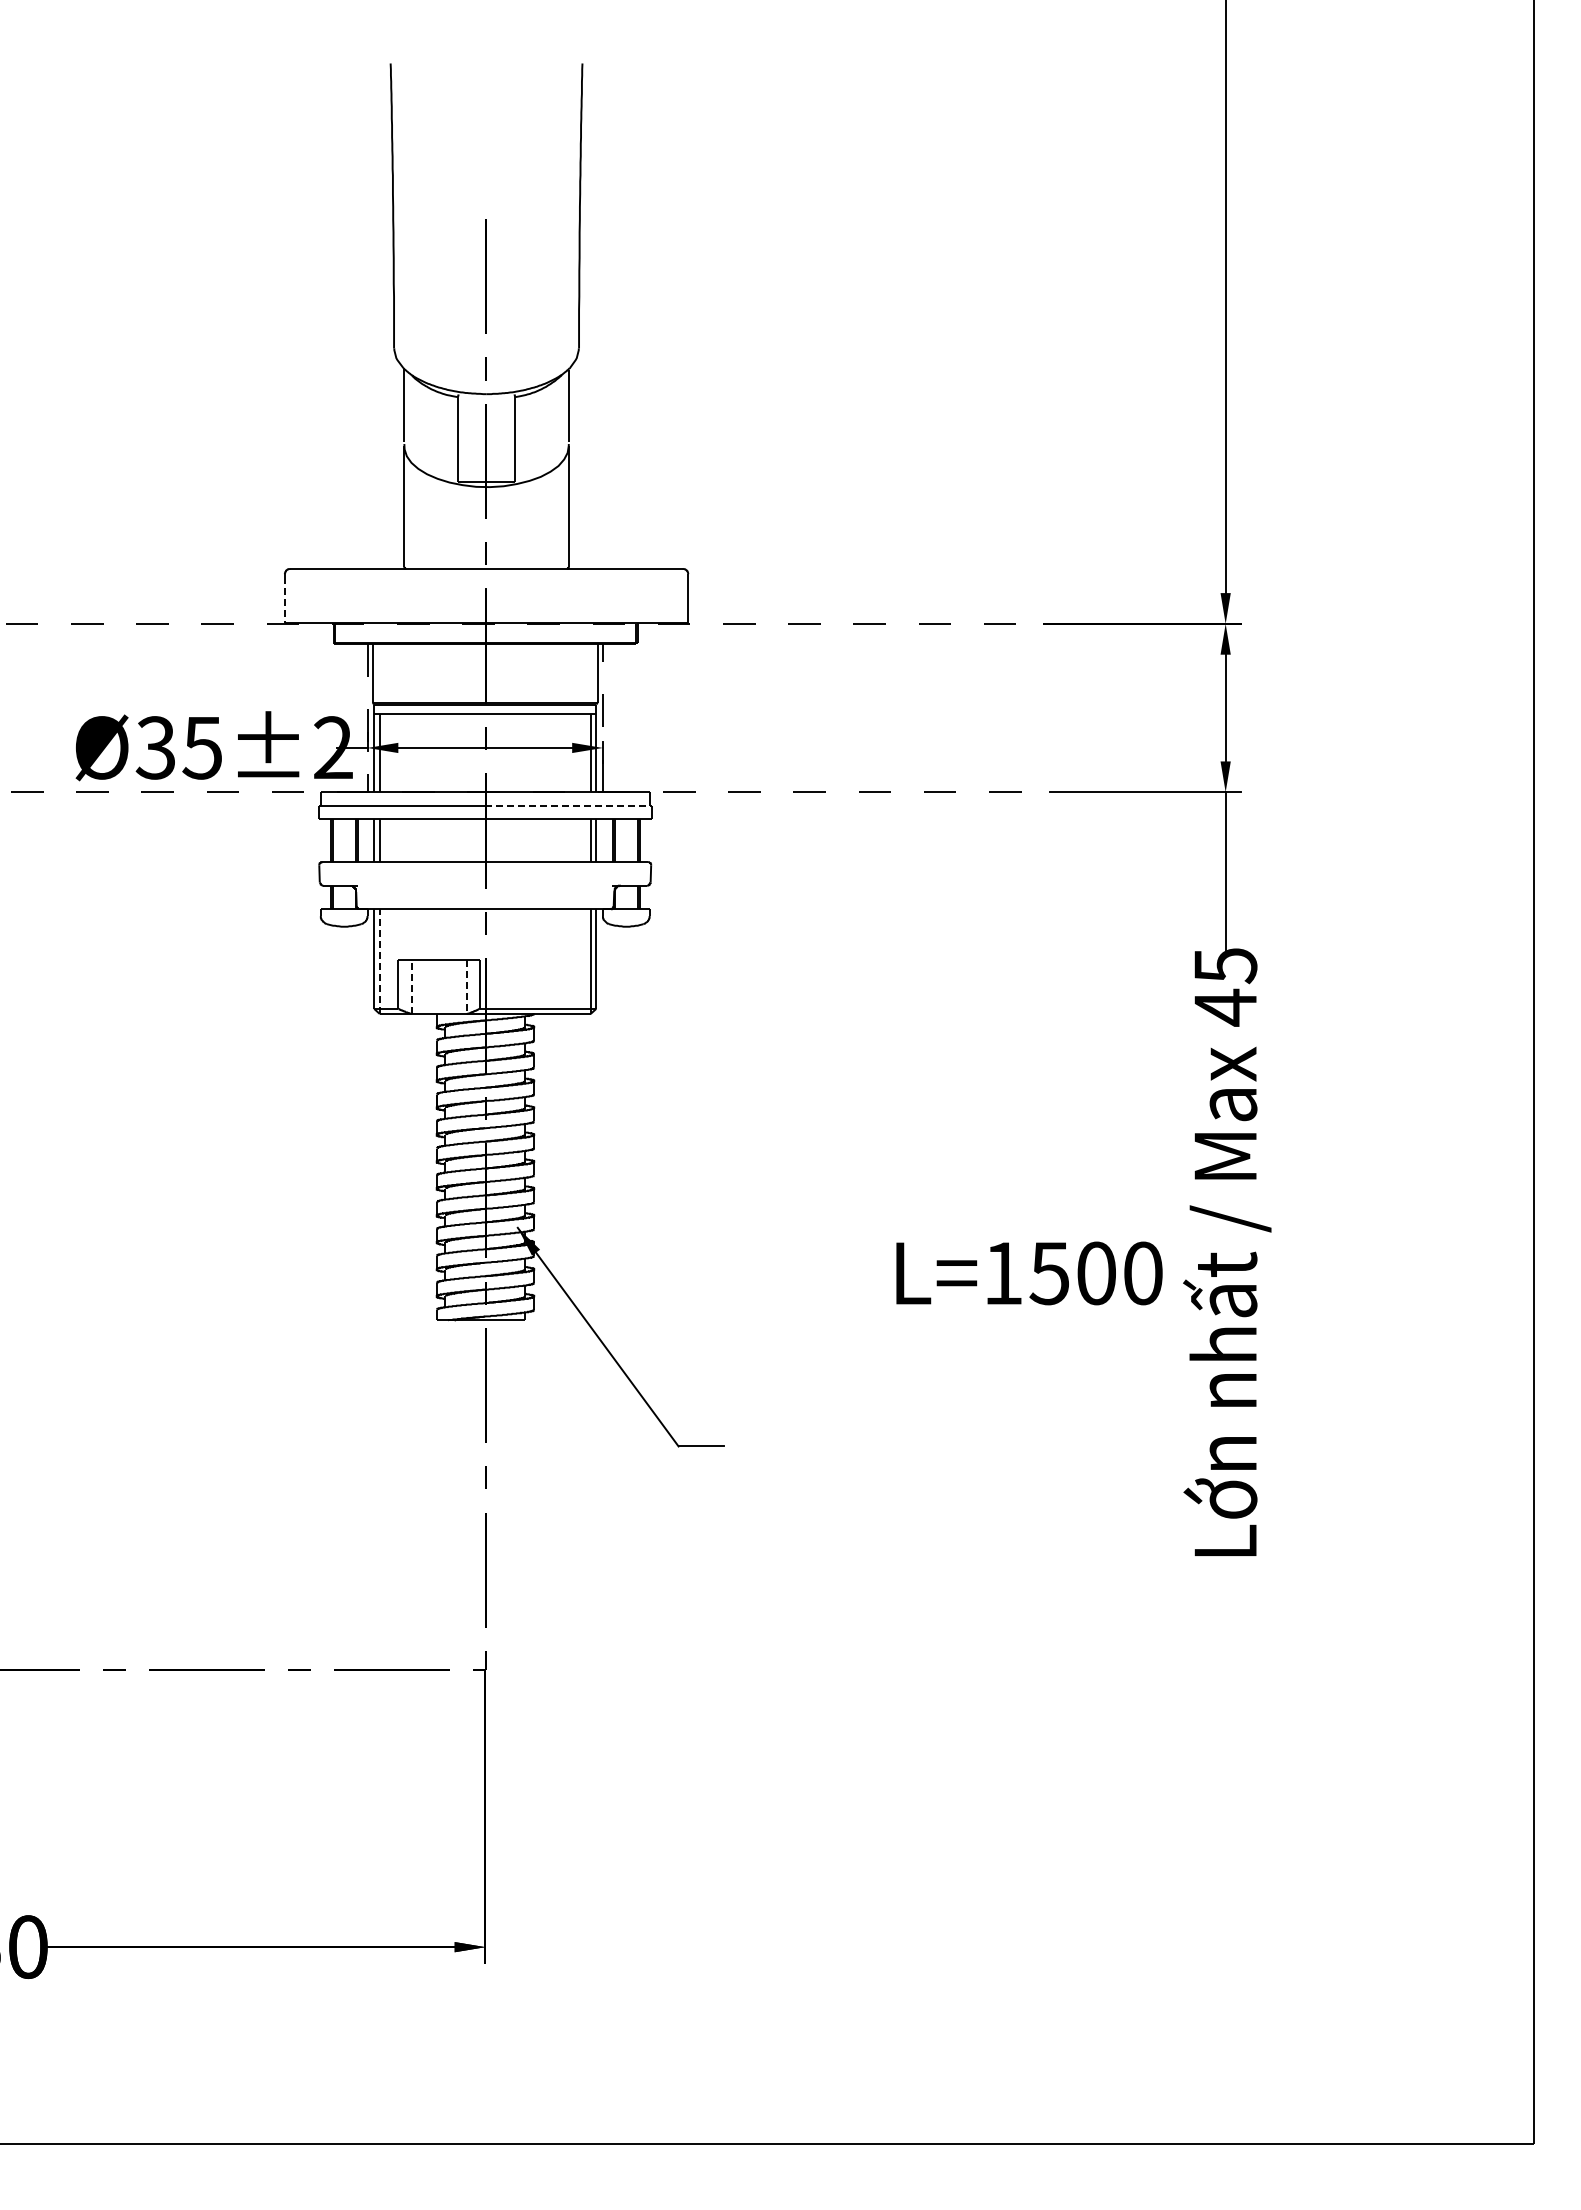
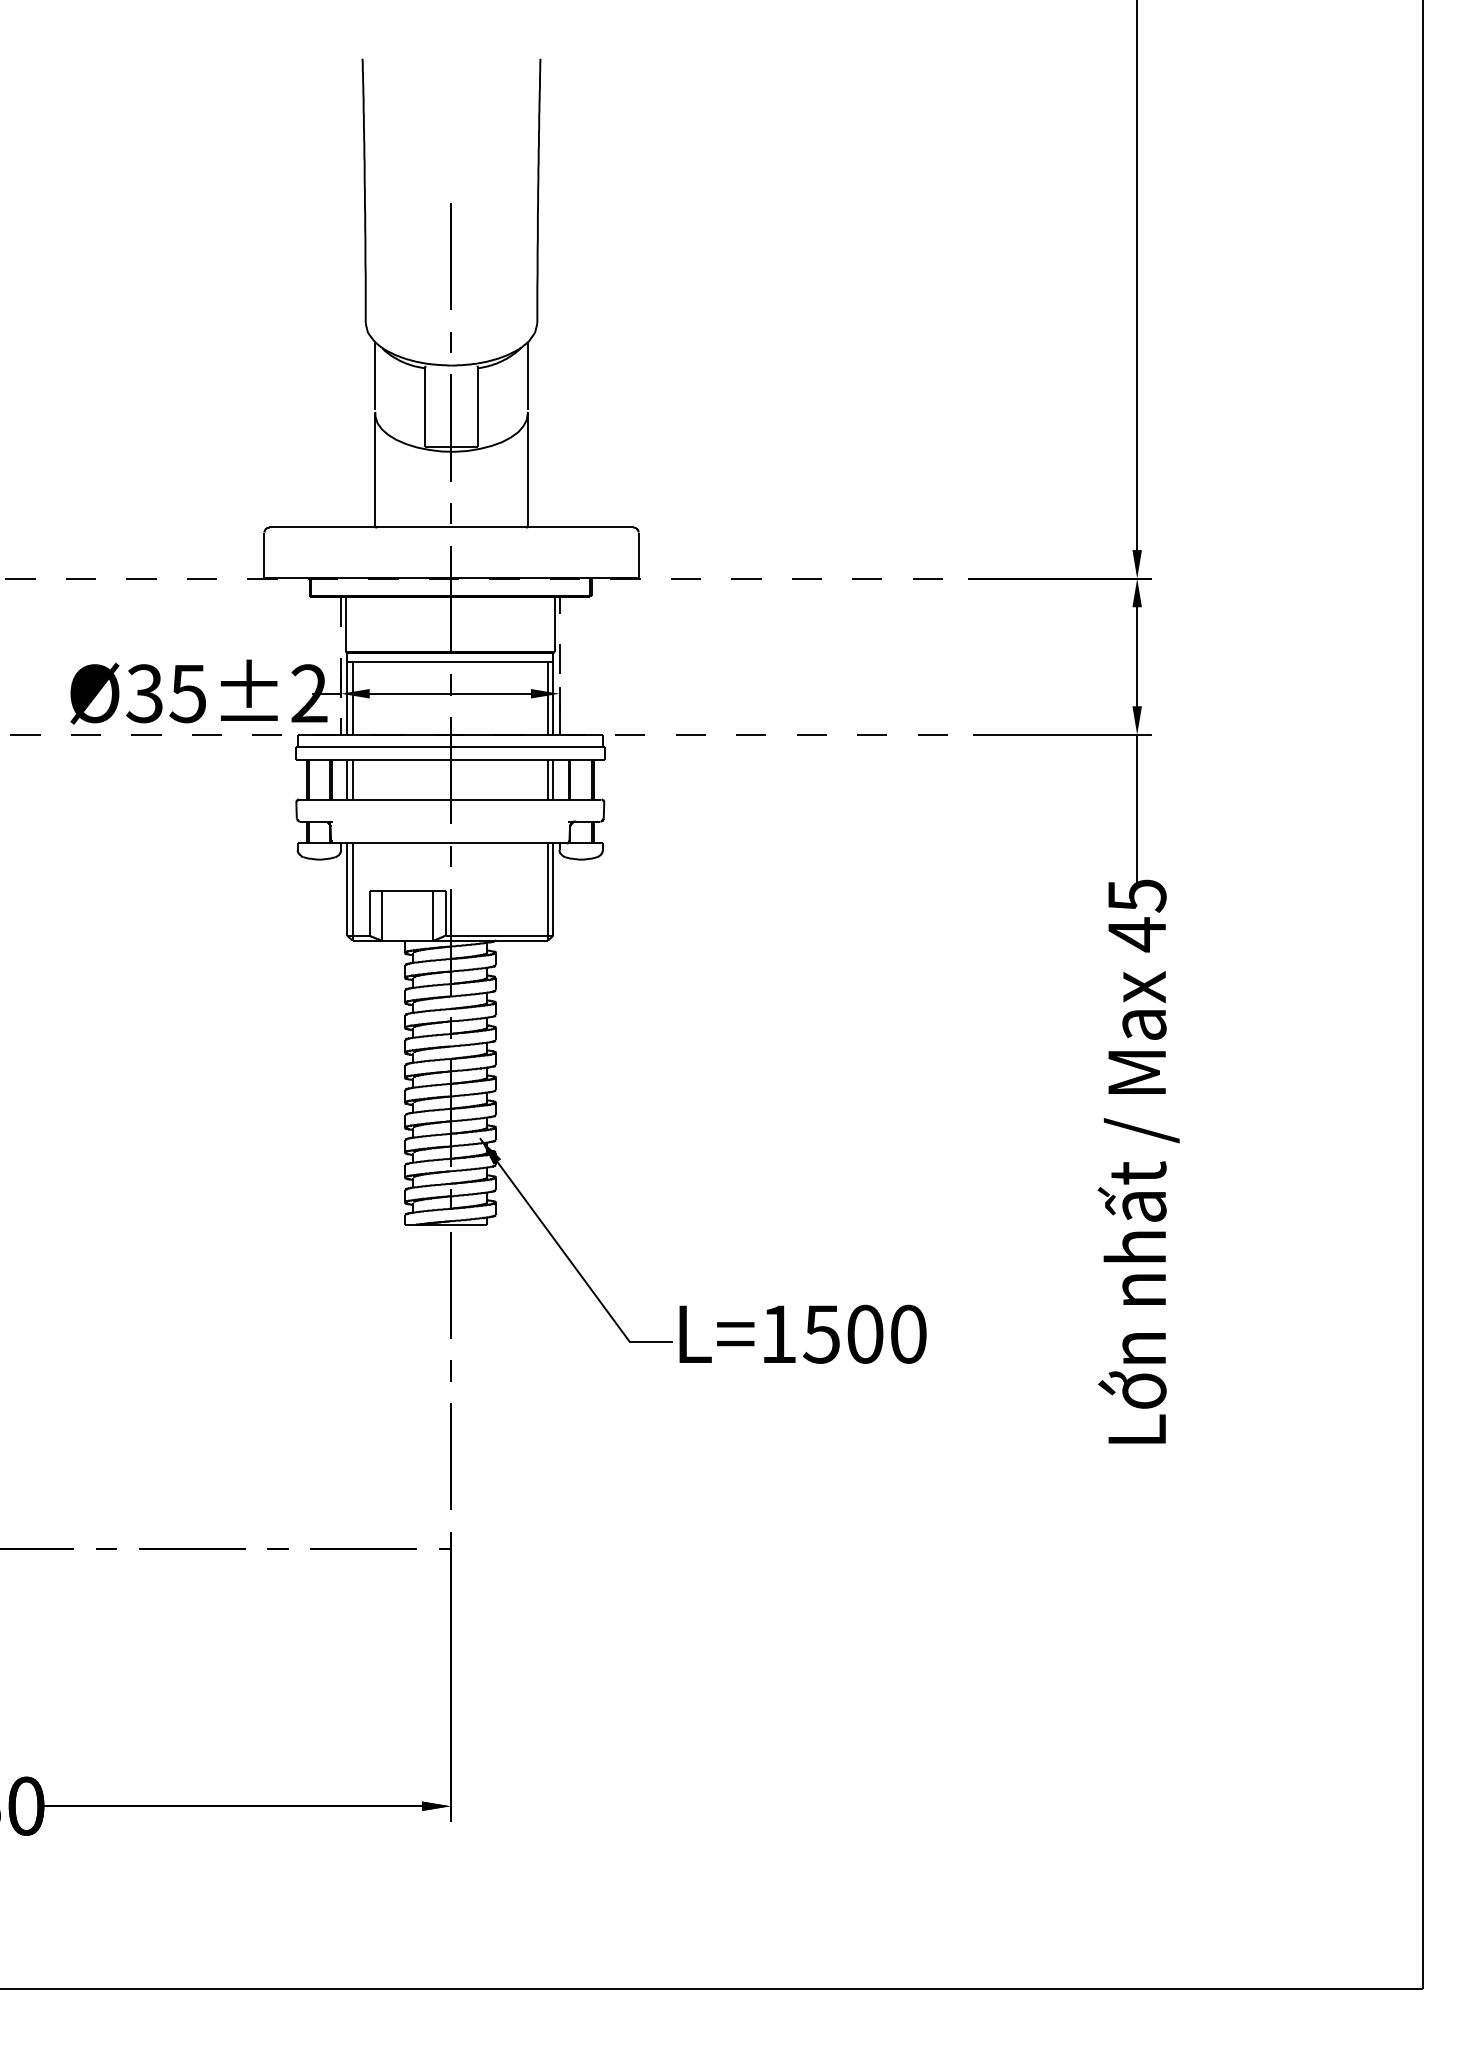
line: (284, 599) -> (264, 556), dashed -> solid
line: (569, 805) -> (528, 747), dashed -> solid
line: (379, 961) -> (352, 891), dashed -> solid
line: (411, 987) -> (381, 915), dashed -> solid
line: (466, 987) -> (432, 915), dashed -> solid
text: (1029, 1273) -> (803, 1334), moved

